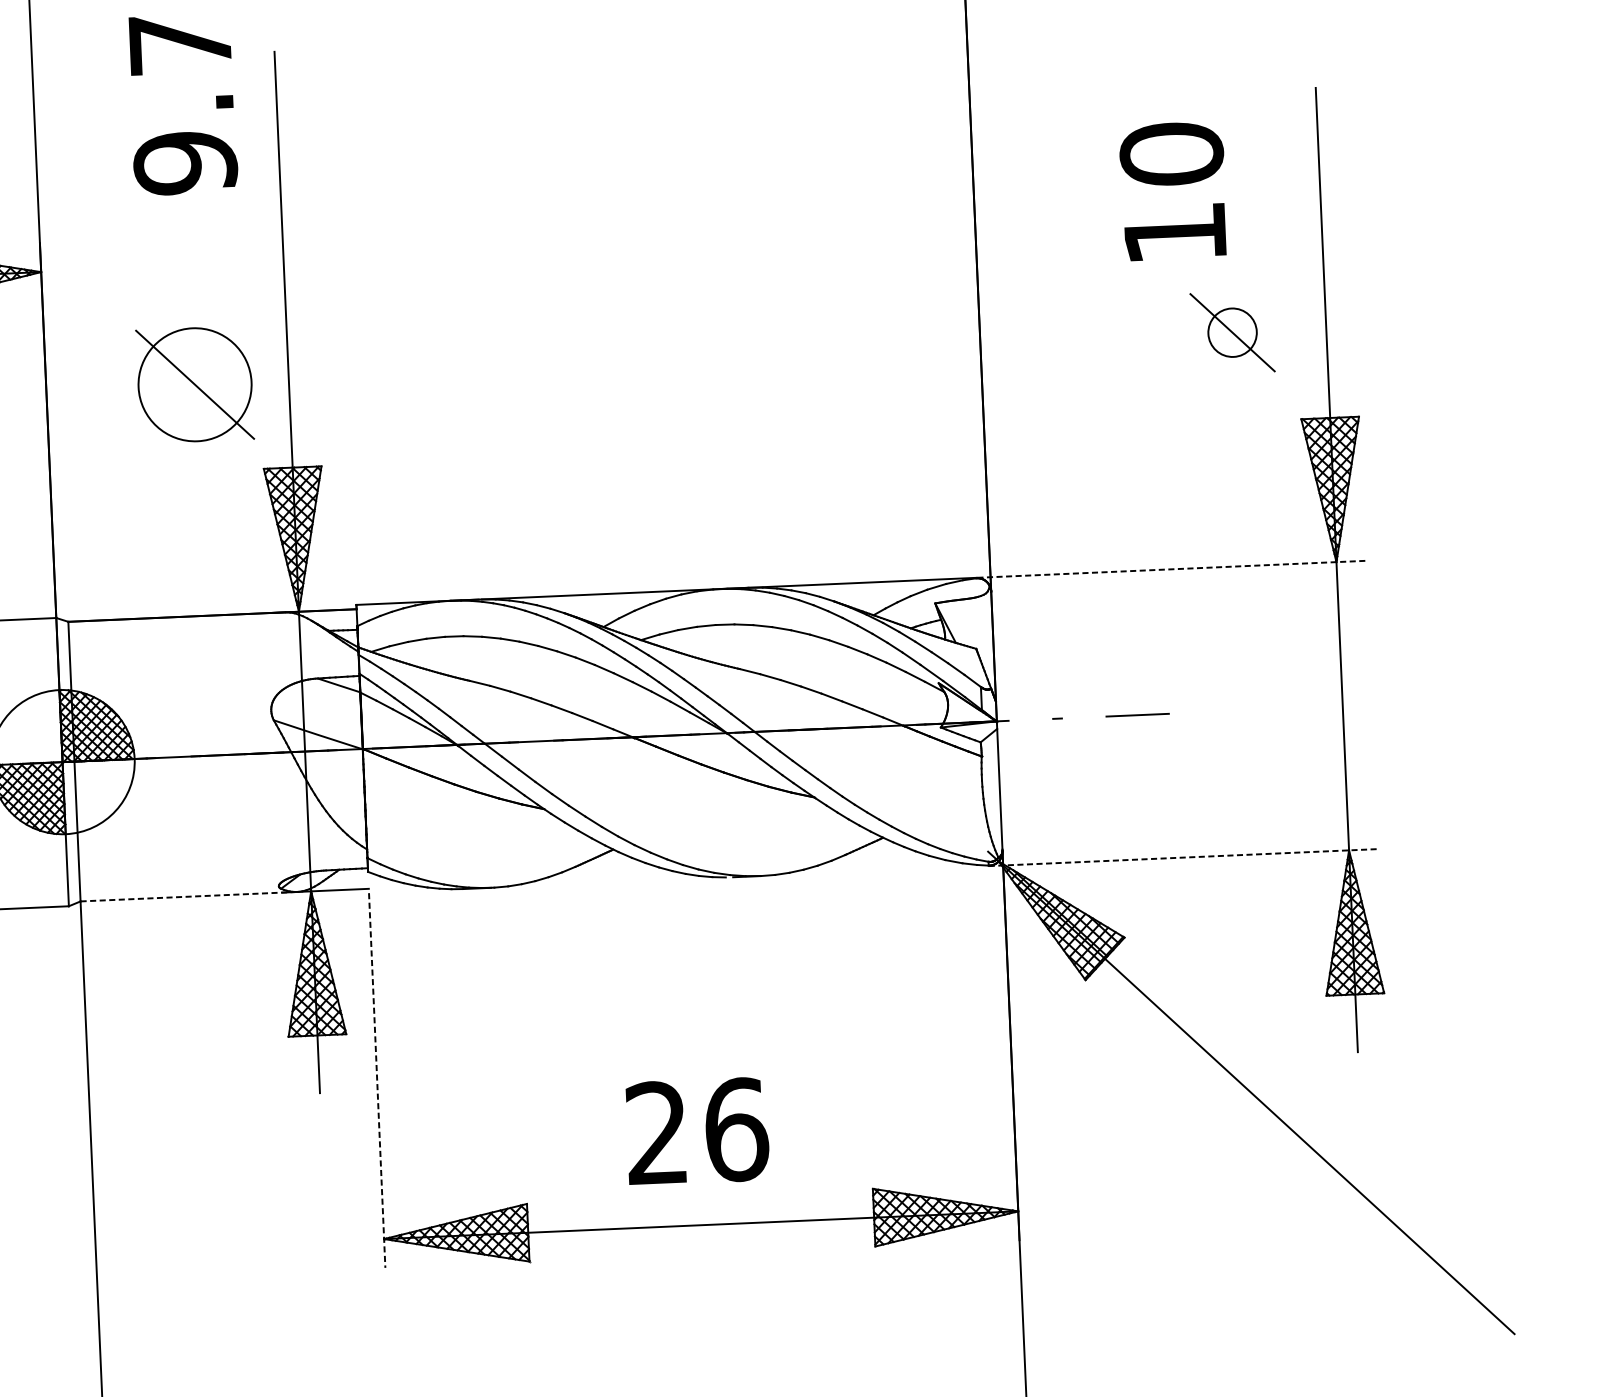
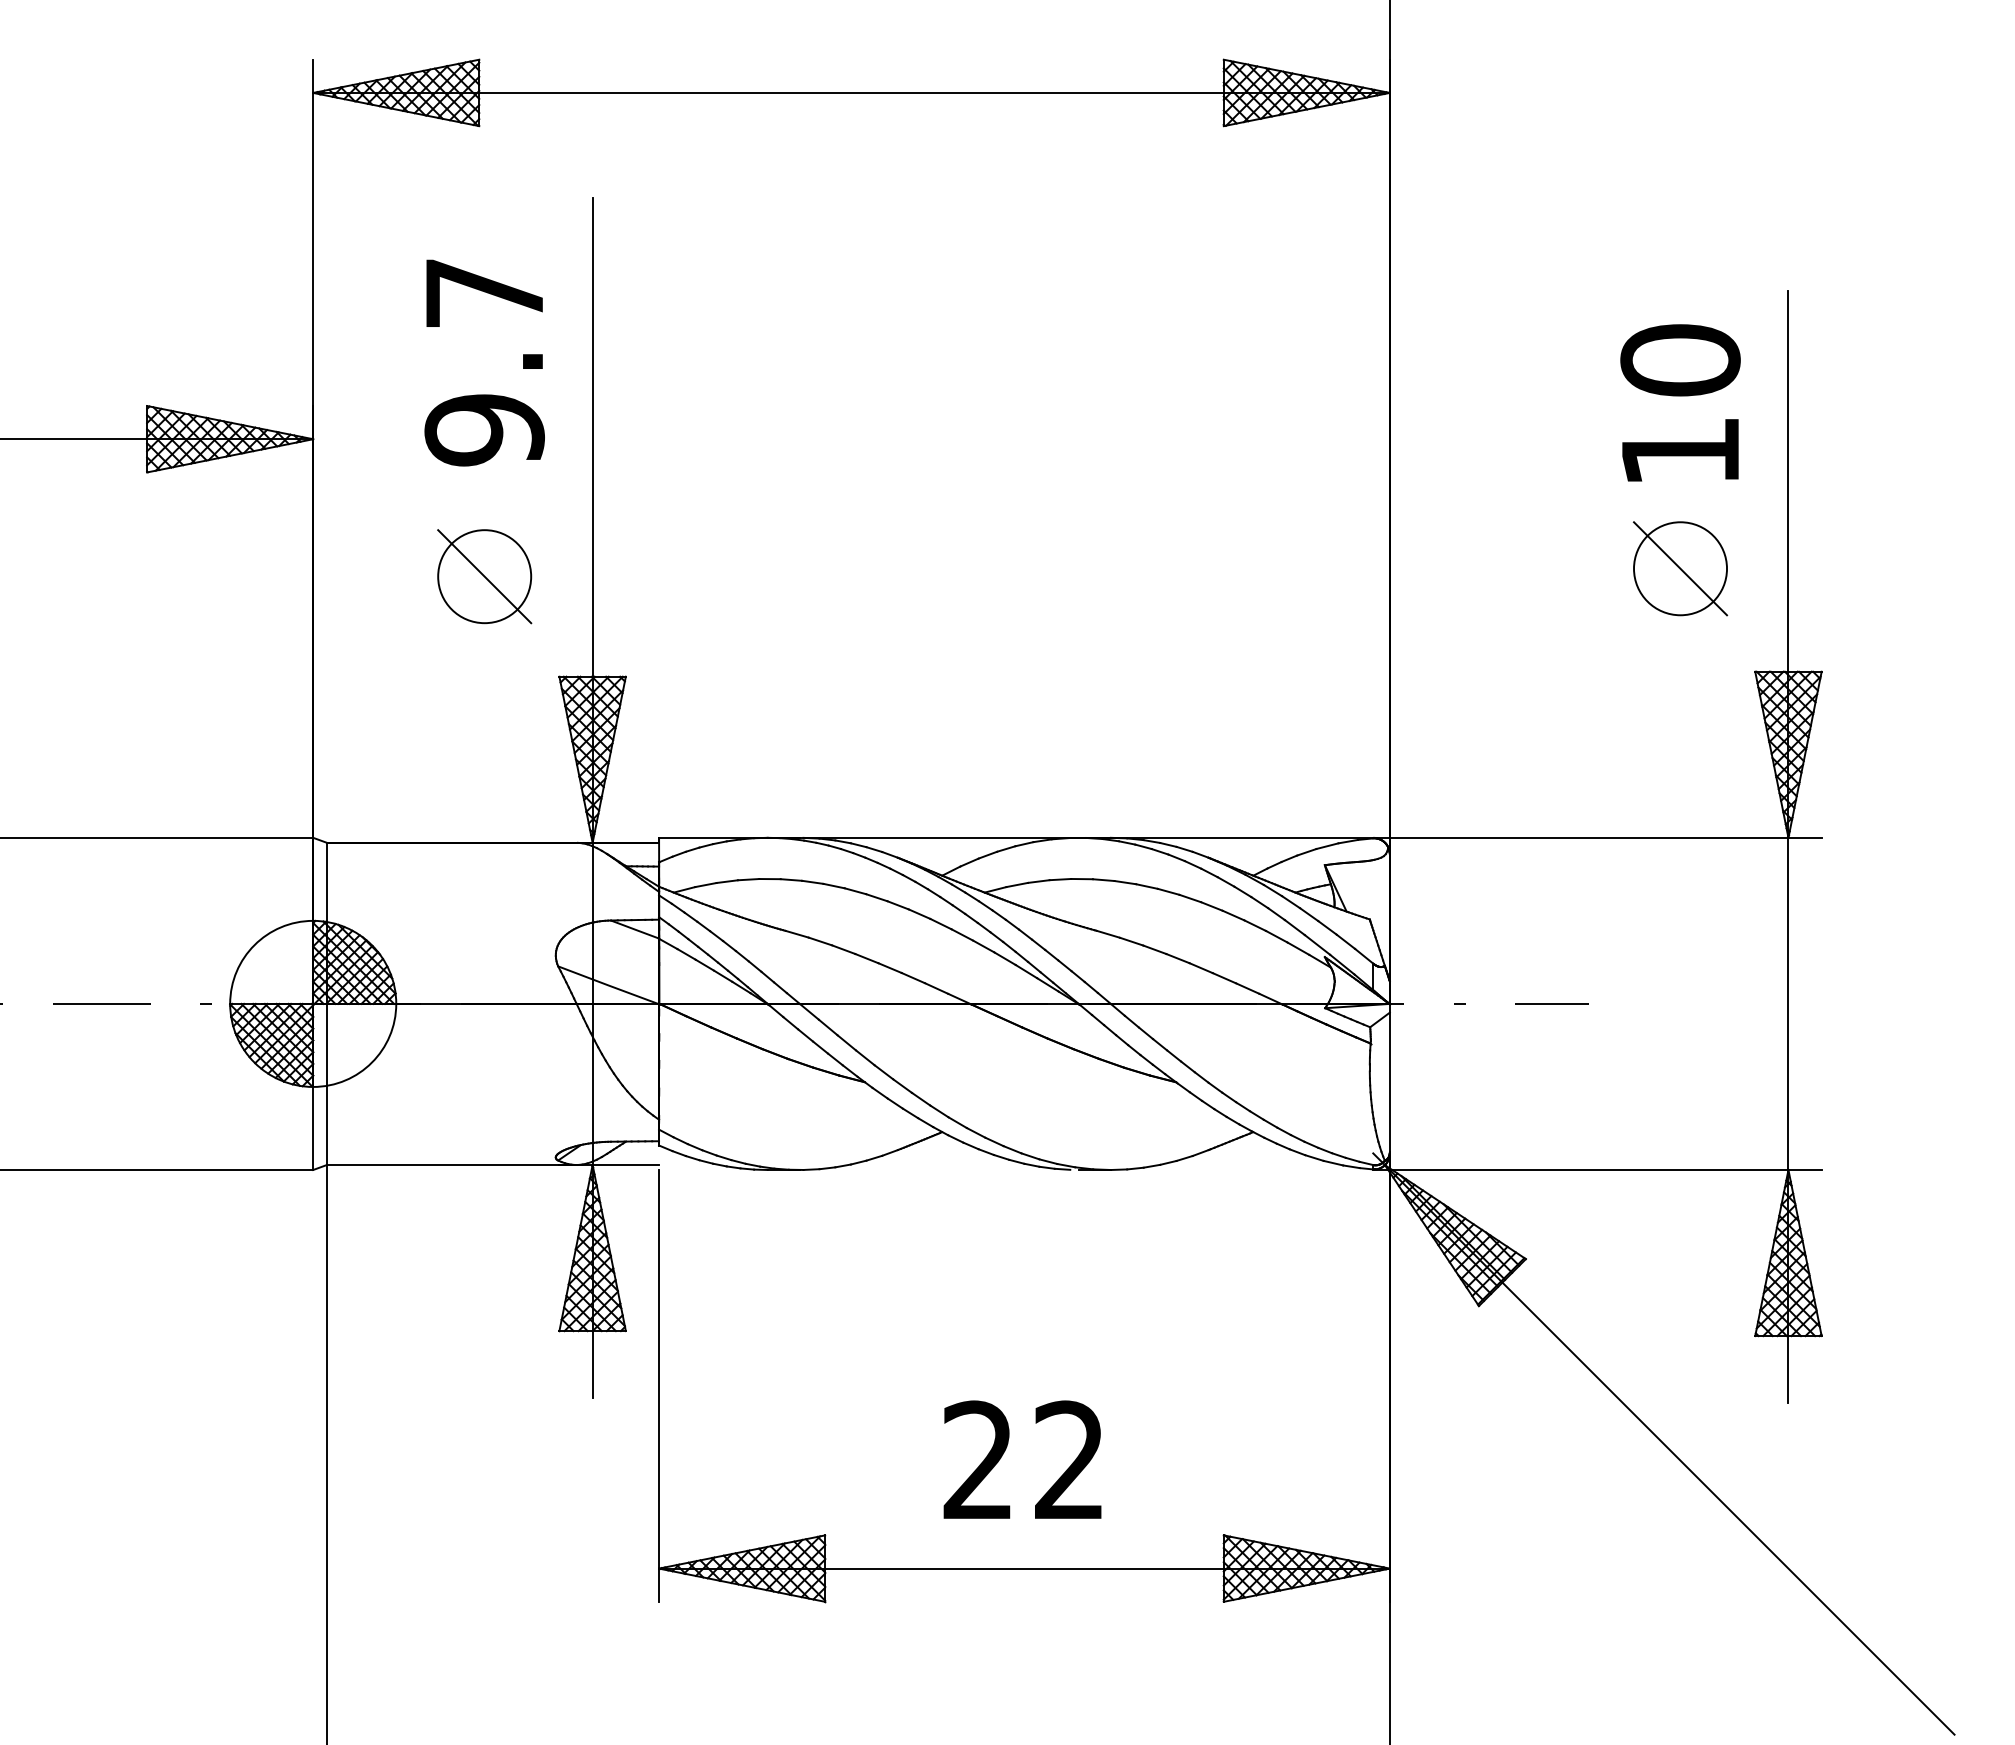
text: (182, 104) -> (484, 362), moved
text: (1173, 190) -> (1680, 402), moved
circle: (1232, 332) -> (1680, 568), size x1.67
part: (195, 384) -> (484, 576), size x0.71
line: (1169, 569) -> (1596, 837), dashed -> solid
line: (1183, 858) -> (1597, 1170), dashed -> solid
line: (188, 897) -> (451, 1165), dashed -> solid
line: (377, 1080) -> (659, 1385), dashed -> solid
text: (737, 1129) -> (1070, 1460), 26 -> 22

